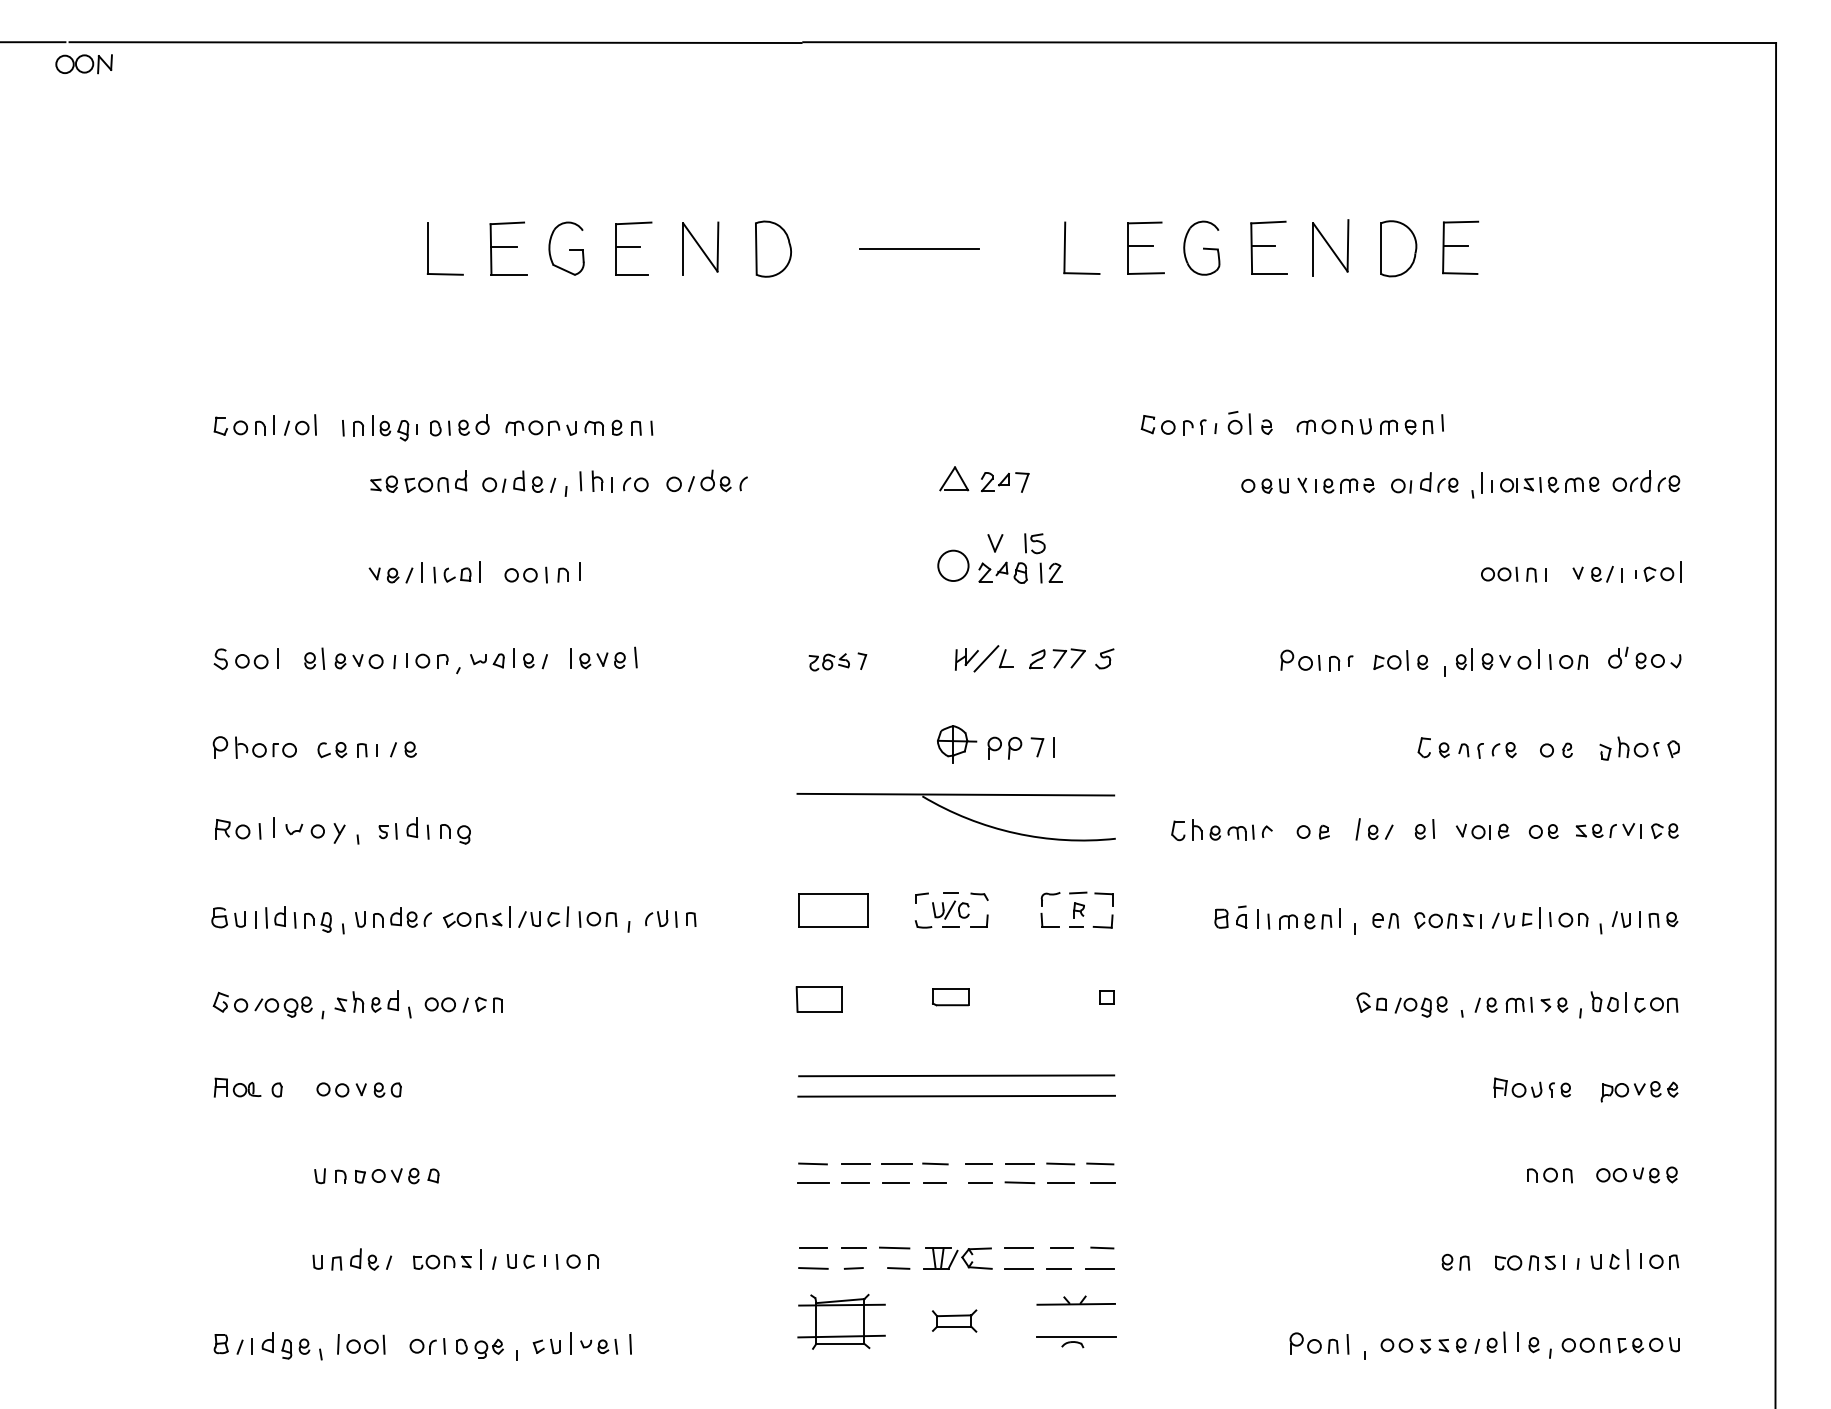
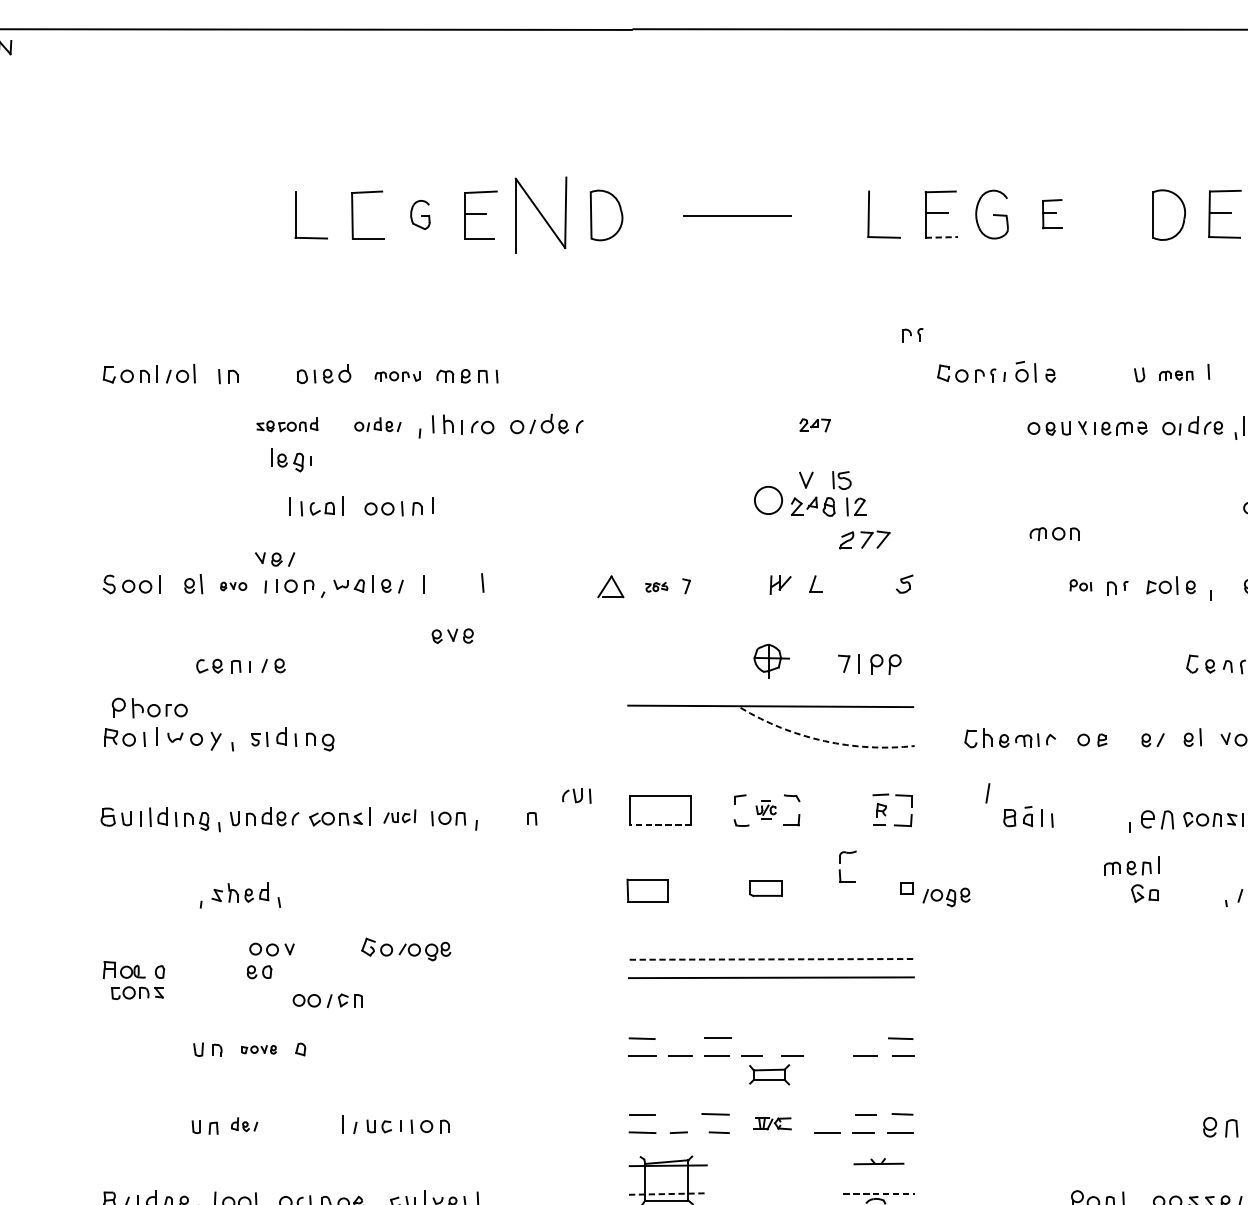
line: (503, 247) -> (363, 213), removed
part: (1268, 247) -> (1052, 213), size x0.6
part: (1330, 247) -> (1107, 213), removed
part: (566, 248) -> (420, 214), size x0.6
part: (700, 248) -> (540, 214), size x1.6
line: (1146, 273) -> (942, 237), solid -> dashed
part: (1113, 382) -> (912, 335), added
part: (1324, 426) -> (1054, 533), moved
part: (1406, 426) -> (1176, 375), size x0.7
part: (540, 427) -> (396, 375), size x0.7
part: (394, 428) -> (290, 460), moved
part: (954, 478) -> (611, 586), moved
part: (418, 481) -> (287, 424), size x0.7
part: (519, 481) -> (378, 424), size x0.7
part: (1005, 482) -> (815, 425), size x0.7
part: (390, 575) -> (274, 559), moved
line: (986, 658) -> (798, 583), removed
part: (1057, 658) -> (864, 539), moved
part: (1300, 659) -> (1080, 584), size x0.6
part: (1464, 659) -> (1228, 584), removed
part: (602, 660) -> (452, 636), moved
part: (358, 661) -> (233, 586), size x0.6
part: (828, 662) -> (656, 587), size x0.6
part: (254, 747) -> (149, 708), moved
part: (1004, 747) -> (885, 663), moved
line: (1357, 829) -> (987, 793), moved
arc: (1015, 833) -> (824, 741), solid -> dashed
part: (1042, 906) -> (840, 863), moved
part: (950, 909) -> (765, 809), size x0.6
part: (543, 916) -> (399, 816), size x0.7
part: (661, 918) -> (576, 795), moved
part: (1309, 918) -> (1131, 865), moved
part: (1385, 920) -> (1157, 819), size x1.4
line: (832, 926) -> (659, 825), solid -> dashed
part: (262, 1004) -> (405, 949), moved
part: (463, 1004) -> (327, 1000), moved
part: (1420, 1006) -> (945, 897), moved
line: (956, 1075) -> (771, 959), solid -> dashed
part: (341, 1089) -> (271, 949), moved
line: (935, 1163) -> (752, 1038), removed
line: (1060, 1163) -> (864, 1038), removed
line: (856, 1164) -> (681, 1039), removed
line: (978, 1164) -> (791, 1039), removed
line: (1020, 1164) -> (828, 1039), removed
part: (387, 1176) -> (259, 1049), size x0.6
line: (1019, 1182) -> (827, 1055), removed
line: (853, 1247) -> (678, 1113), removed
line: (1018, 1247) -> (827, 1113), removed
part: (957, 1258) -> (772, 1123), size x0.6
part: (371, 1259) -> (244, 1124), size x0.7
part: (442, 1261) -> (137, 992), moved
part: (1455, 1261) -> (1220, 1126), size x1.4
part: (1075, 1300) -> (878, 1161), size x0.7
part: (954, 1320) -> (769, 1074), moved
line: (842, 1336) -> (668, 1193), solid -> dashed
line: (1076, 1336) -> (879, 1193), solid -> dashed

